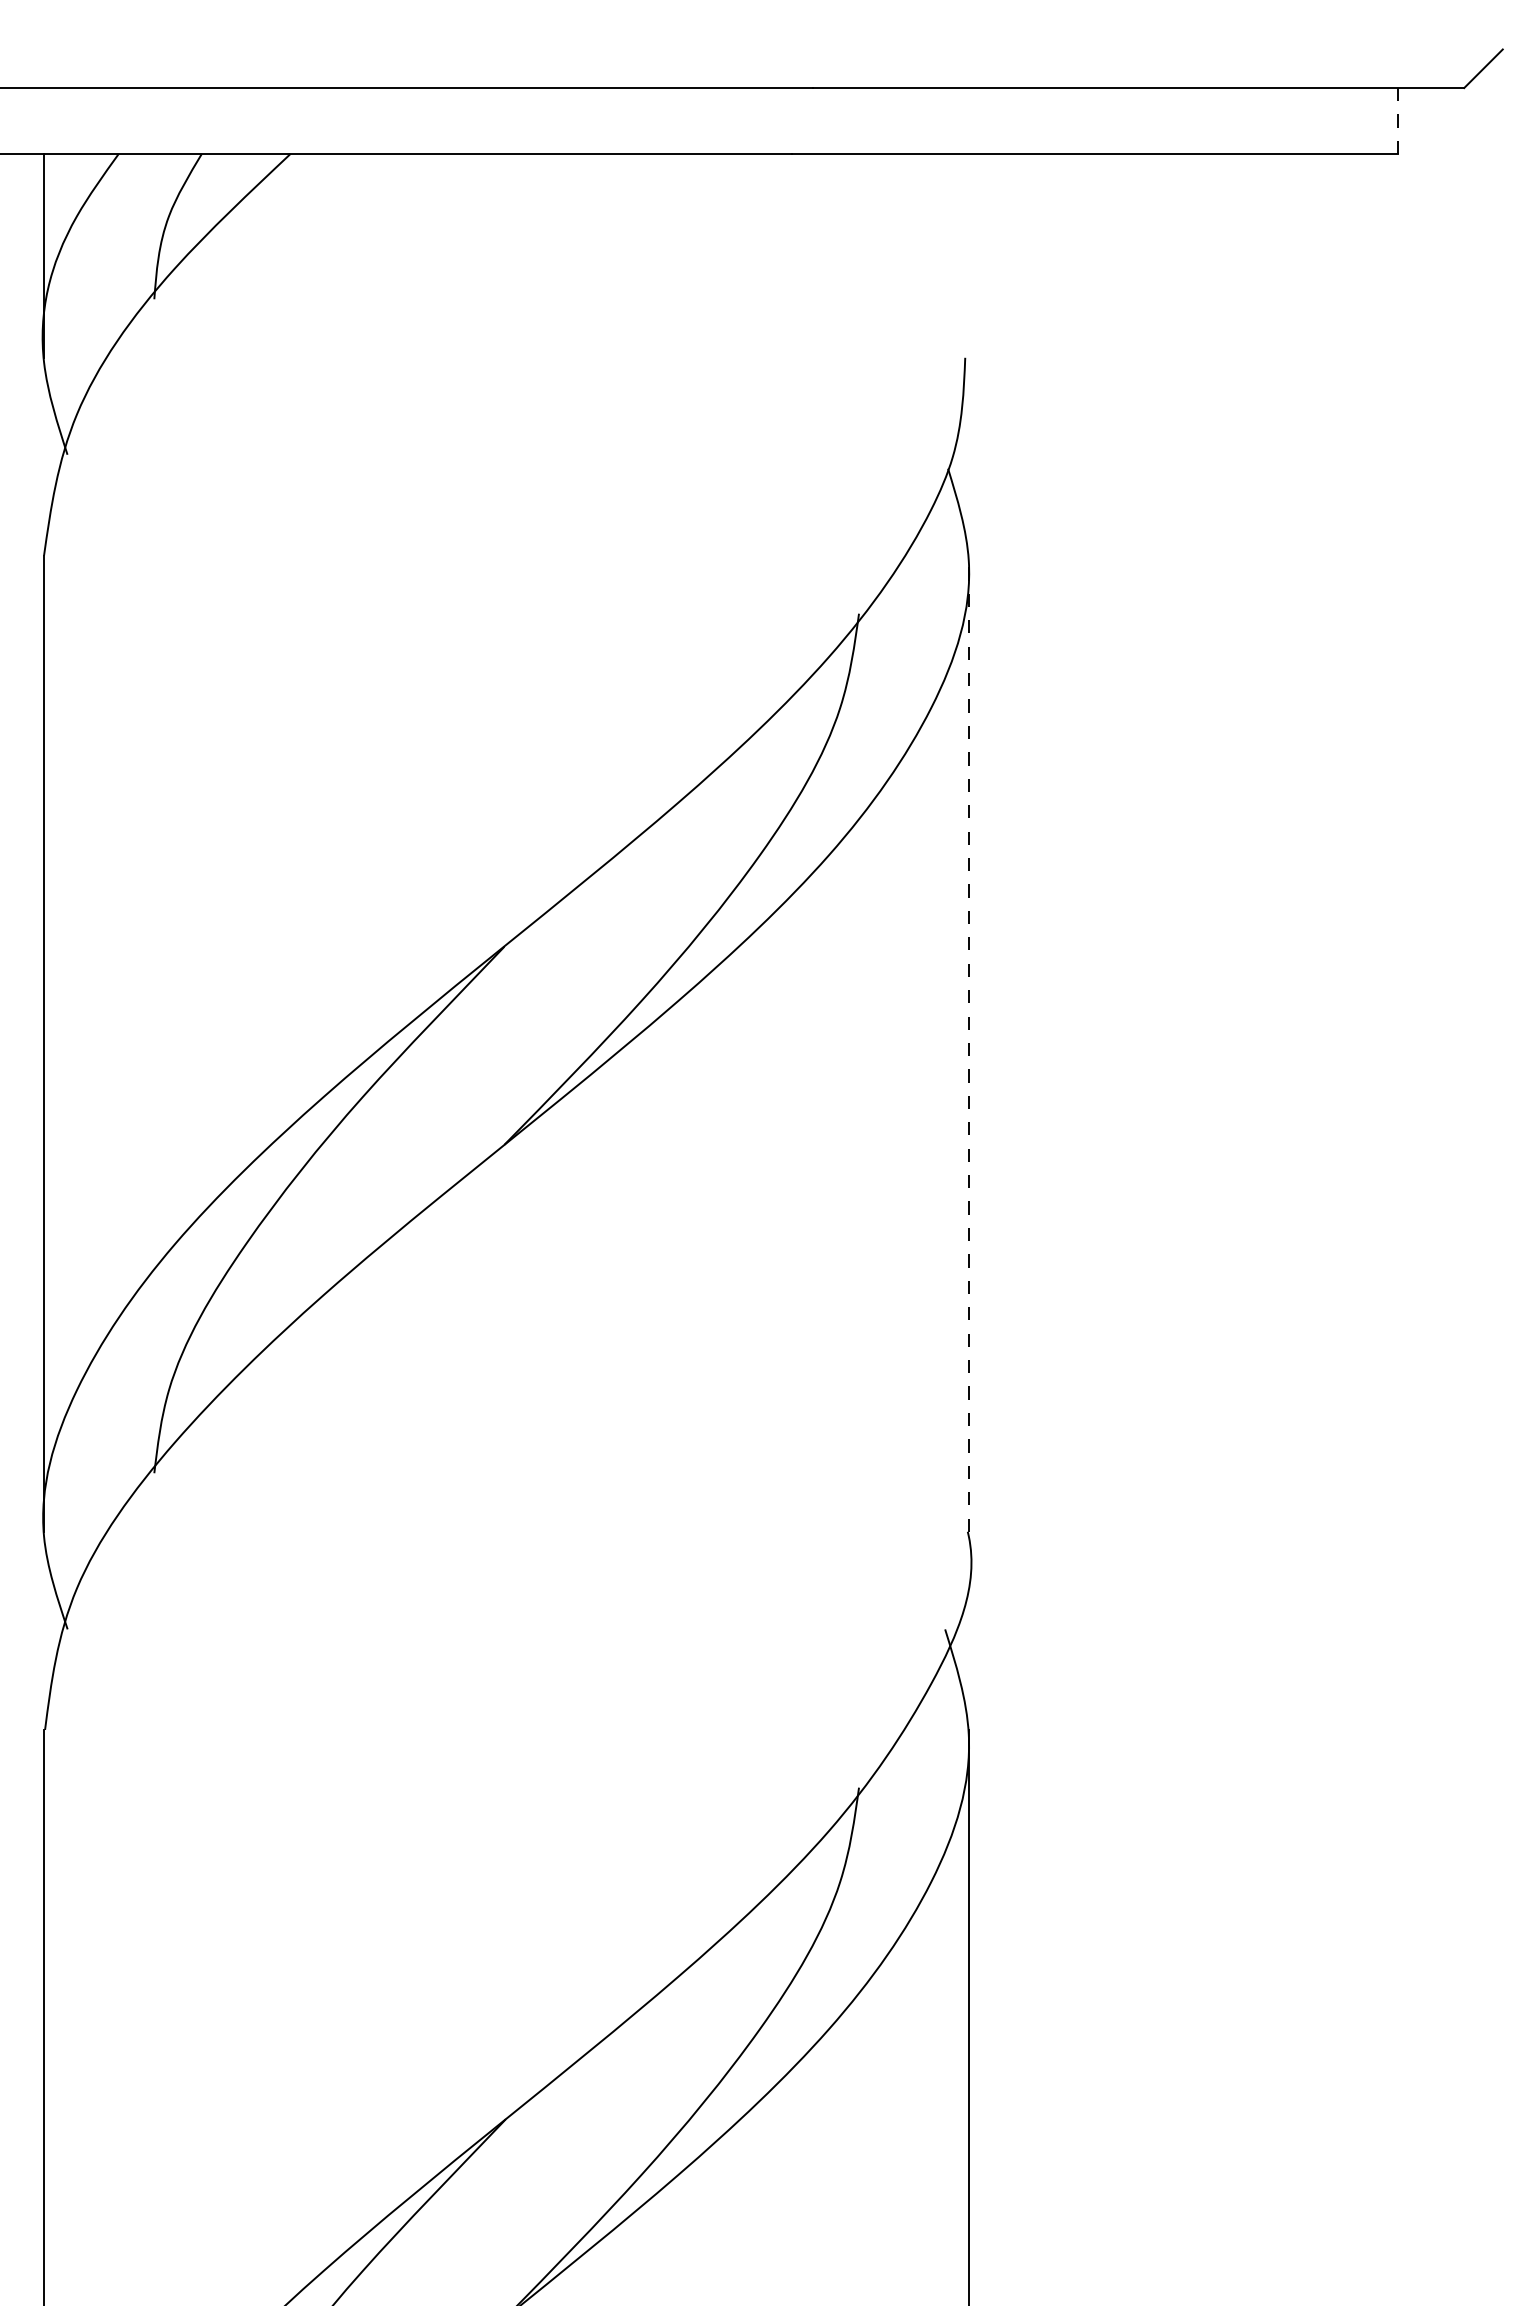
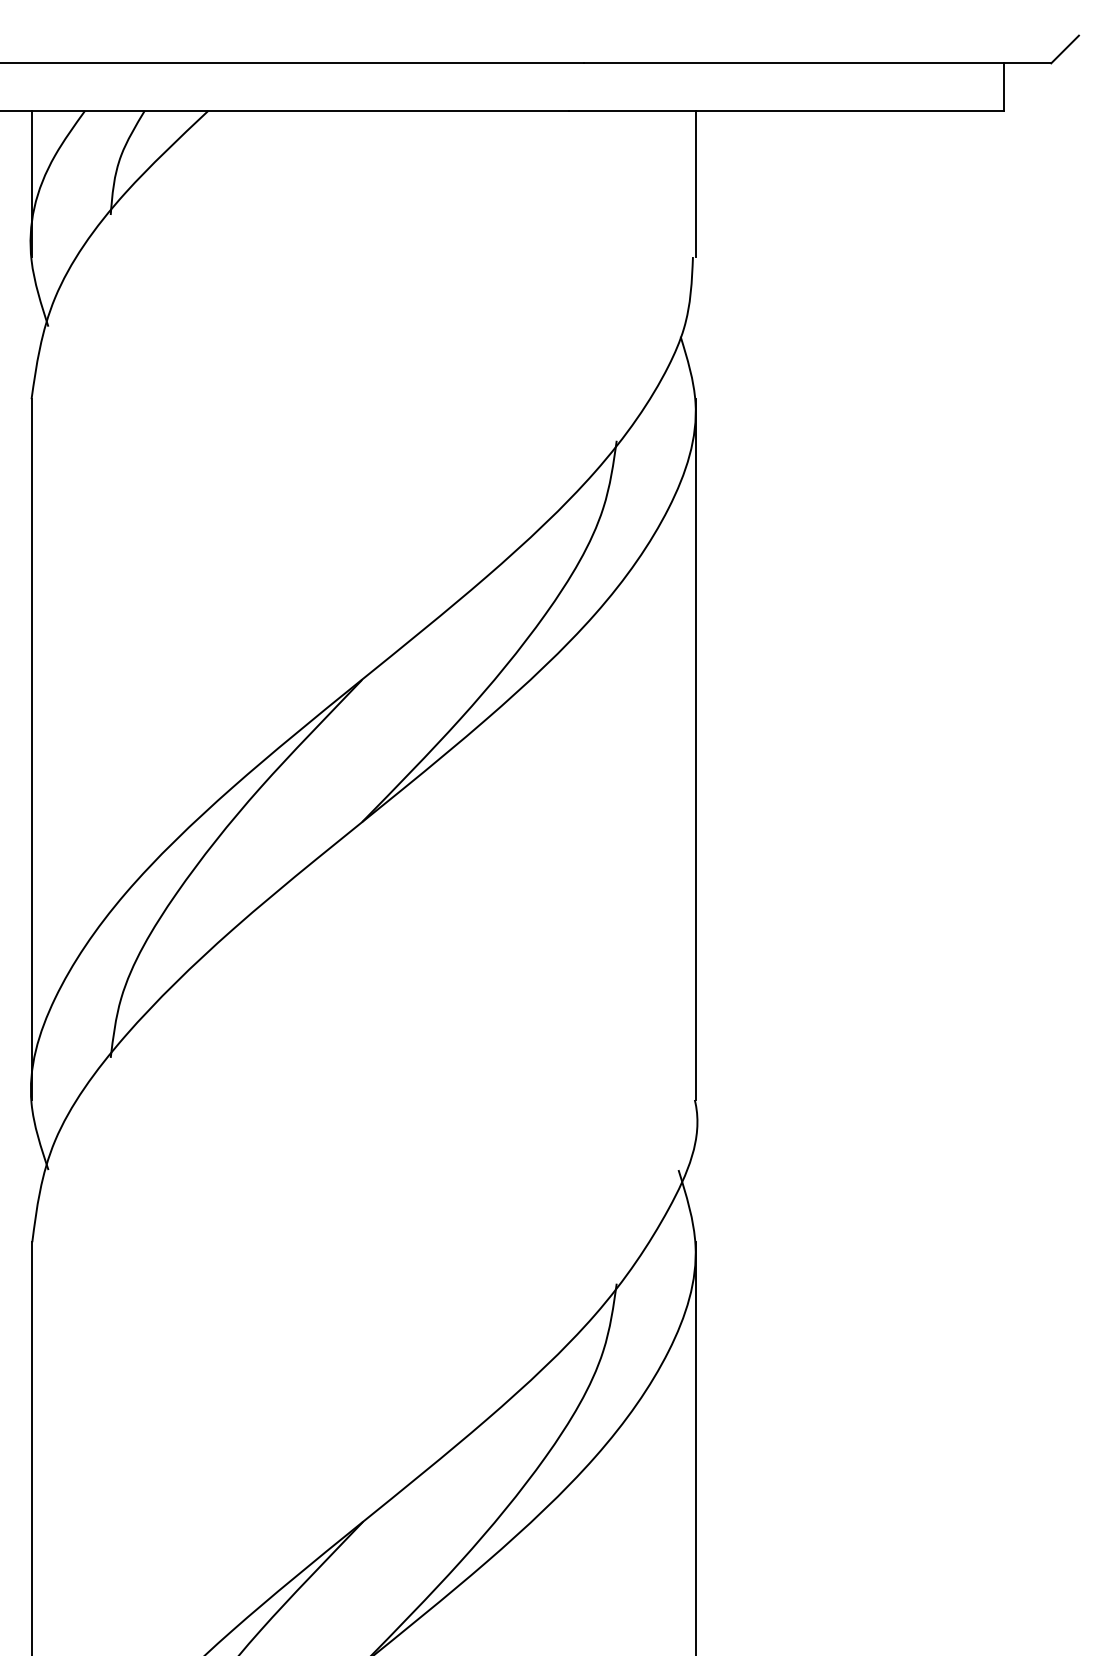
line: (1398, 120) -> (1004, 86), dashed -> solid
line: (968, 255) -> (695, 183), added
line: (968, 1043) -> (695, 749), dashed -> solid

